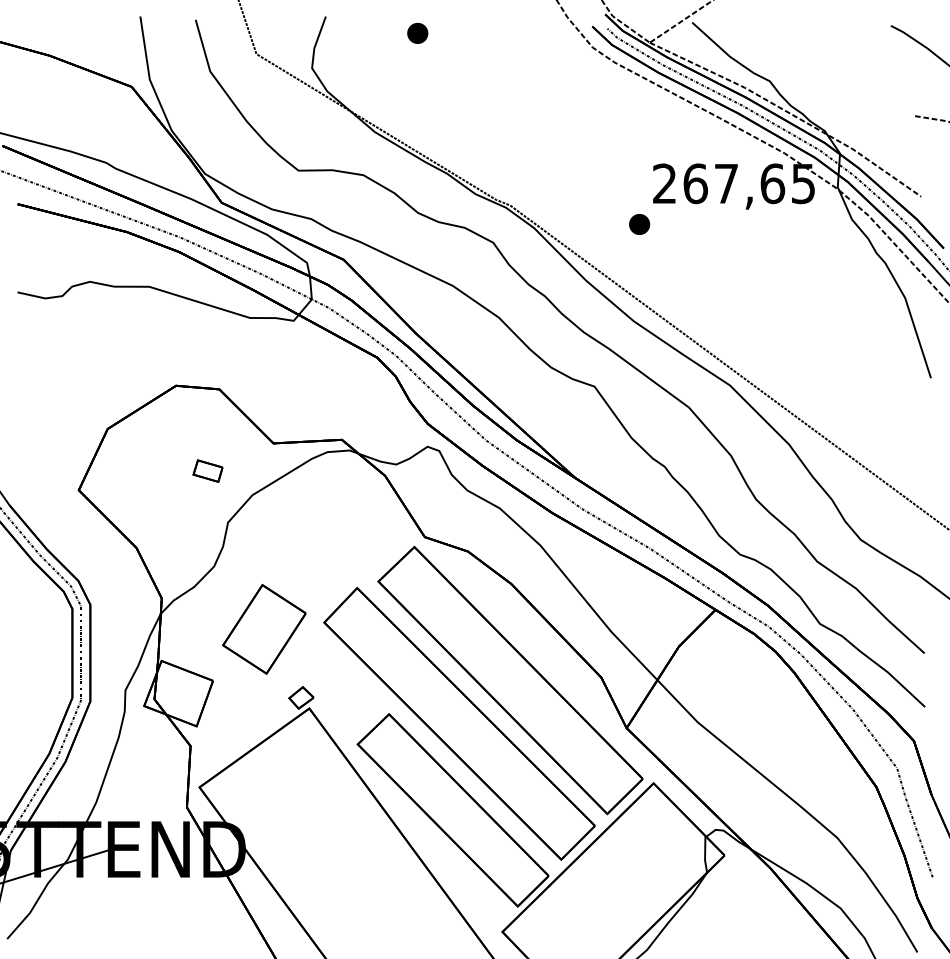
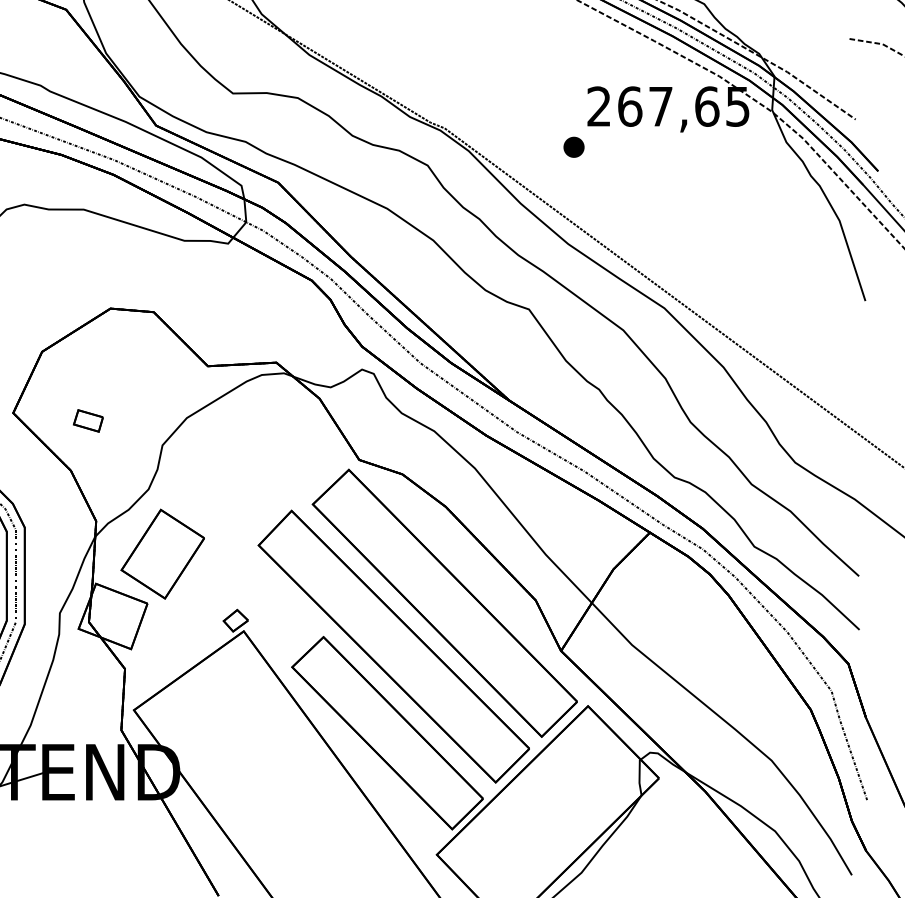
part: (207, 470) -> (87, 420), moved
part: (264, 628) -> (162, 553), moved

